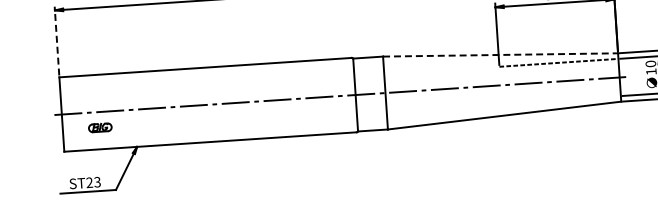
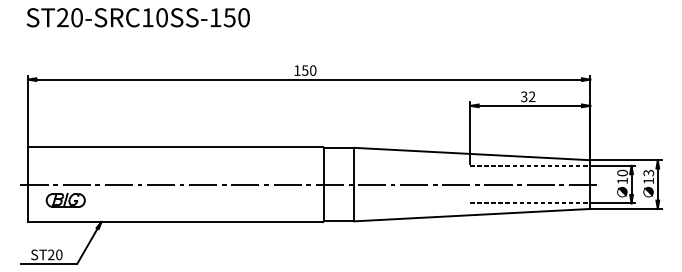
line: (56, 41) -> (27, 110), dashed -> solid
line: (500, 55) -> (472, 154), dashed -> solid
line: (561, 100) -> (530, 203), added
part: (100, 127) -> (65, 200), size x1.67
text: (97, 181) -> (59, 254), ST23 -> ST20

